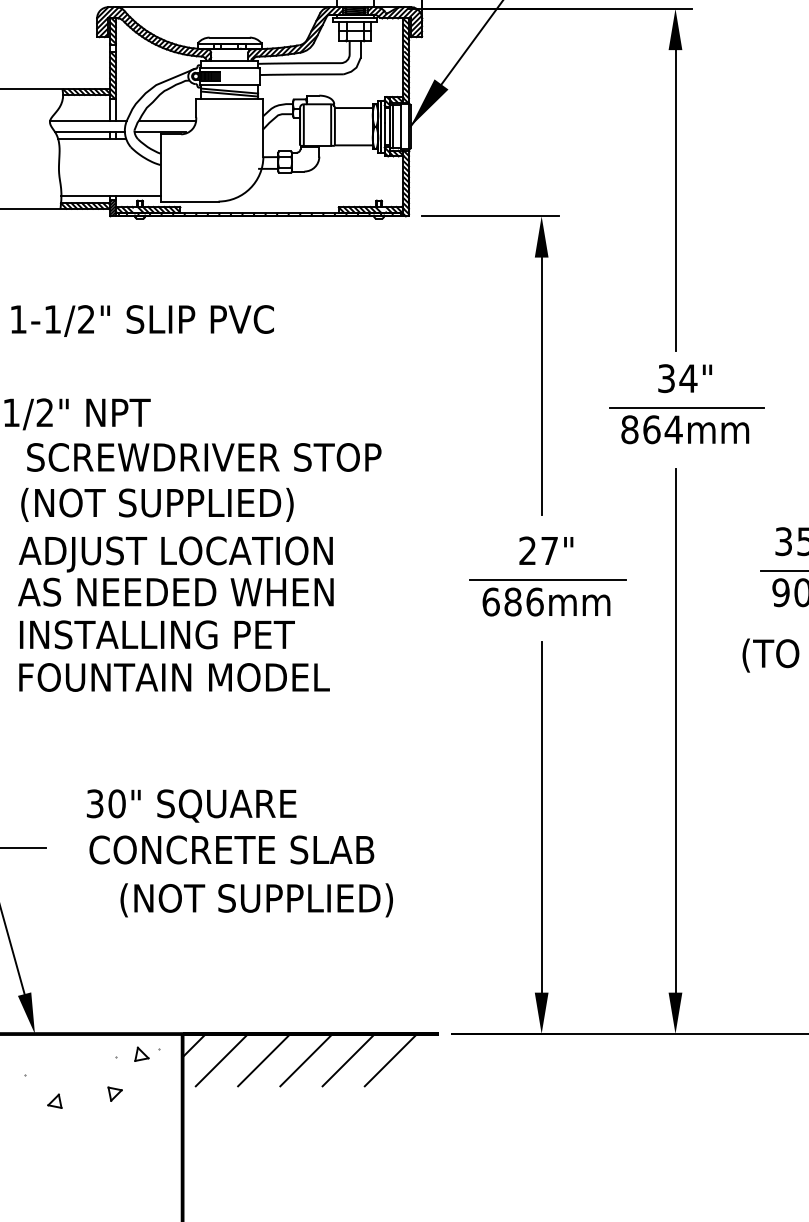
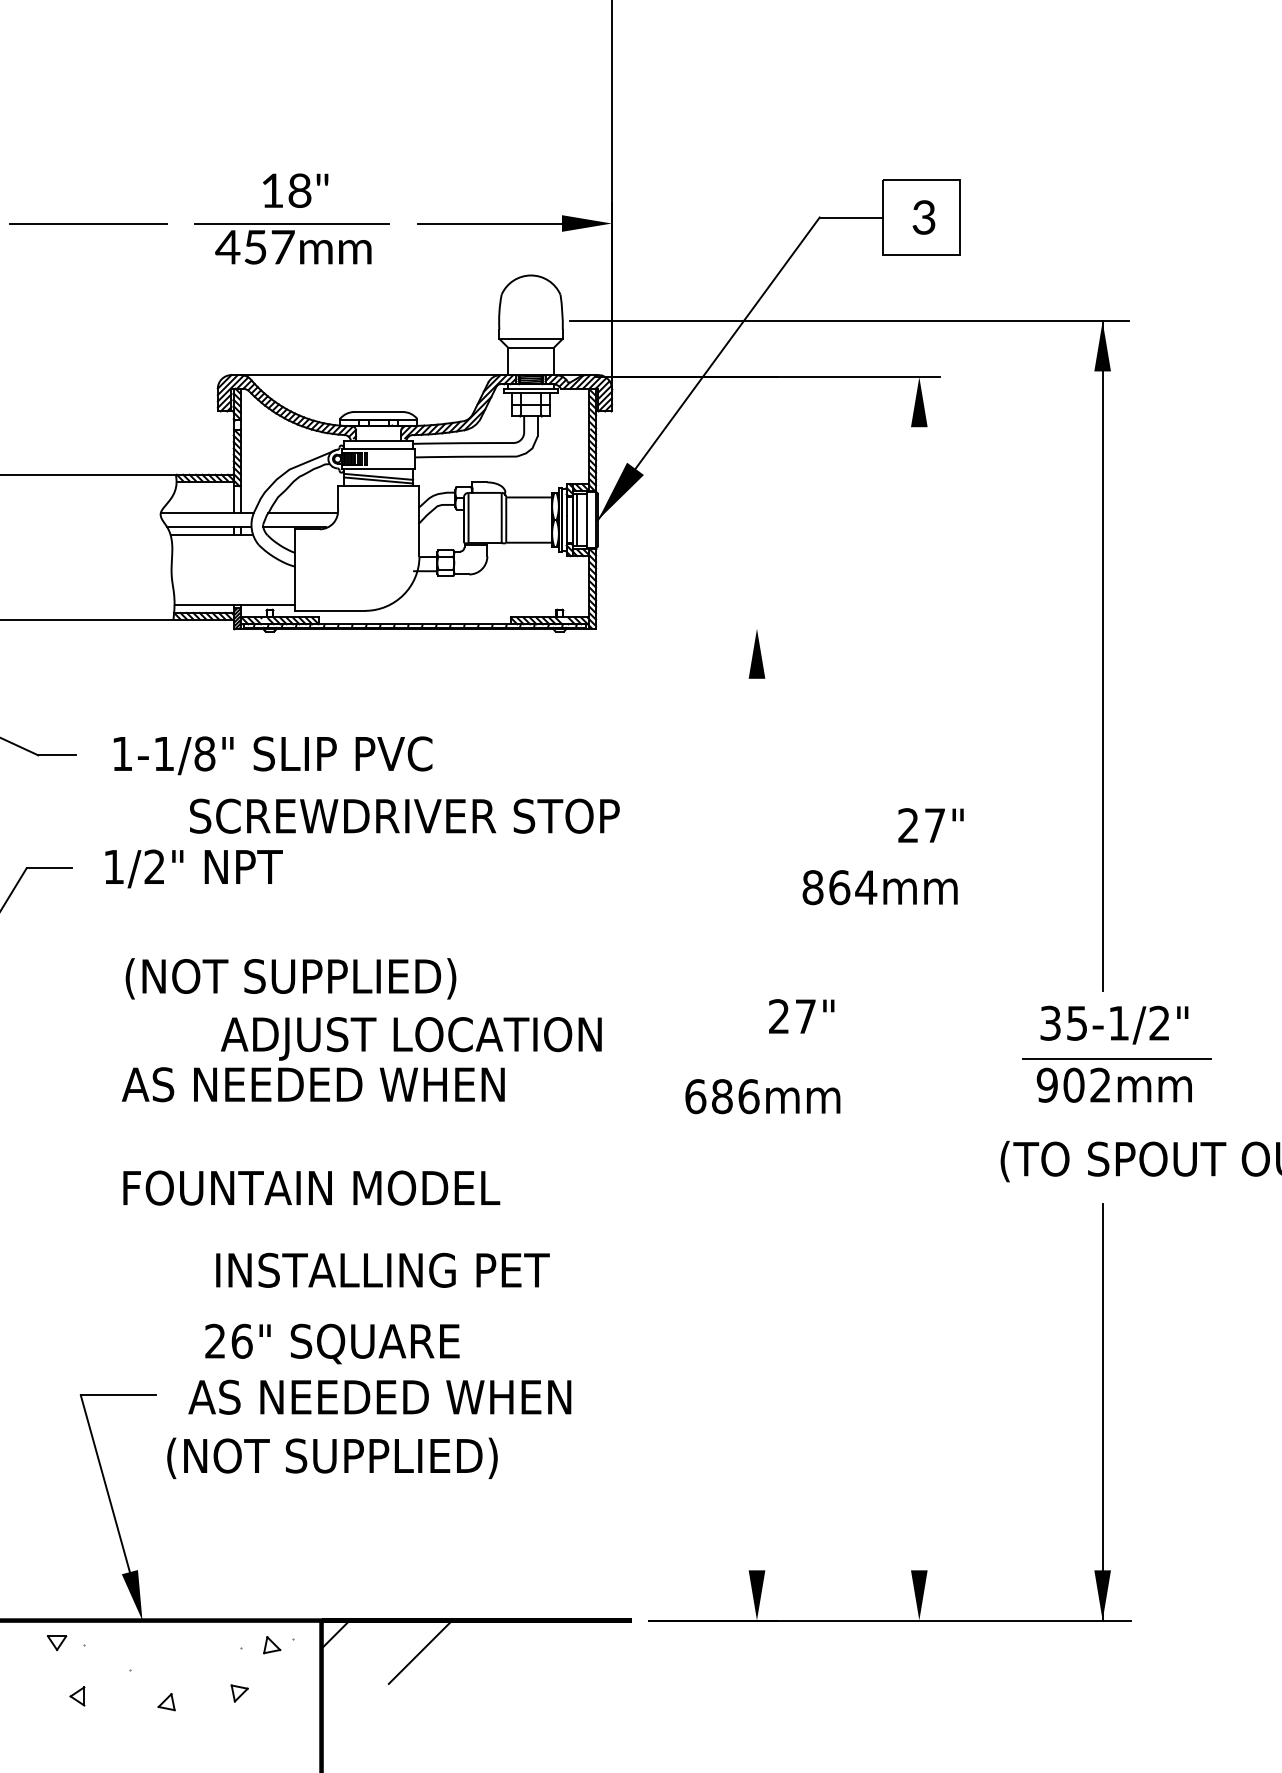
line: (675, 200) -> (919, 609), removed
line: (490, 216) -> (694, 628), removed
text: (86, 319) -> (204, 753), 1-1/2" -> 1-1/8"
text: (678, 378) -> (922, 825), 34" -> 27"
line: (541, 385) -> (756, 834), removed
line: (687, 407) -> (933, 860), removed
text: (684, 429) -> (879, 887), moved
text: (204, 456) -> (404, 815), moved
text: (546, 550) -> (801, 1016), moved
text: (175, 554) -> (411, 1038), moved
line: (547, 579) -> (764, 1069), removed
text: (157, 634) -> (382, 1269), moved
line: (675, 730) -> (919, 1252), removed
text: (105, 803) -> (228, 1340), 30" -> 26"
line: (541, 817) -> (756, 1357), removed
text: (230, 849) -> (379, 1396), CONCRETE SLAB -> AS NEEDED WHEN
text: (256, 900) -> (332, 1458), moved
line: (222, 1059) -> (369, 1651), removed
line: (306, 1059) -> (471, 1651), removed
line: (348, 1059) -> (522, 1651), removed
line: (390, 1059) -> (573, 1651), removed

